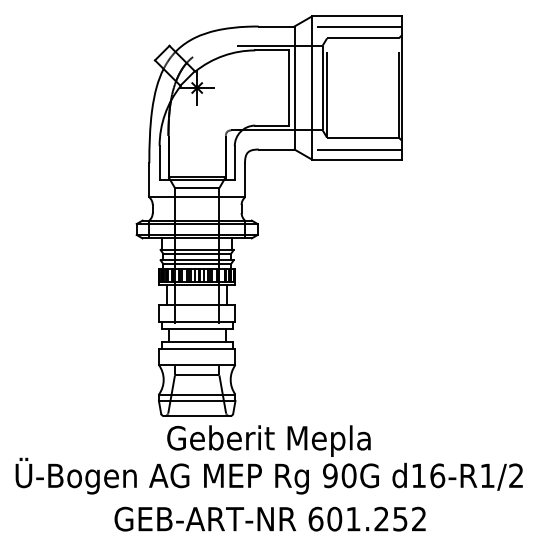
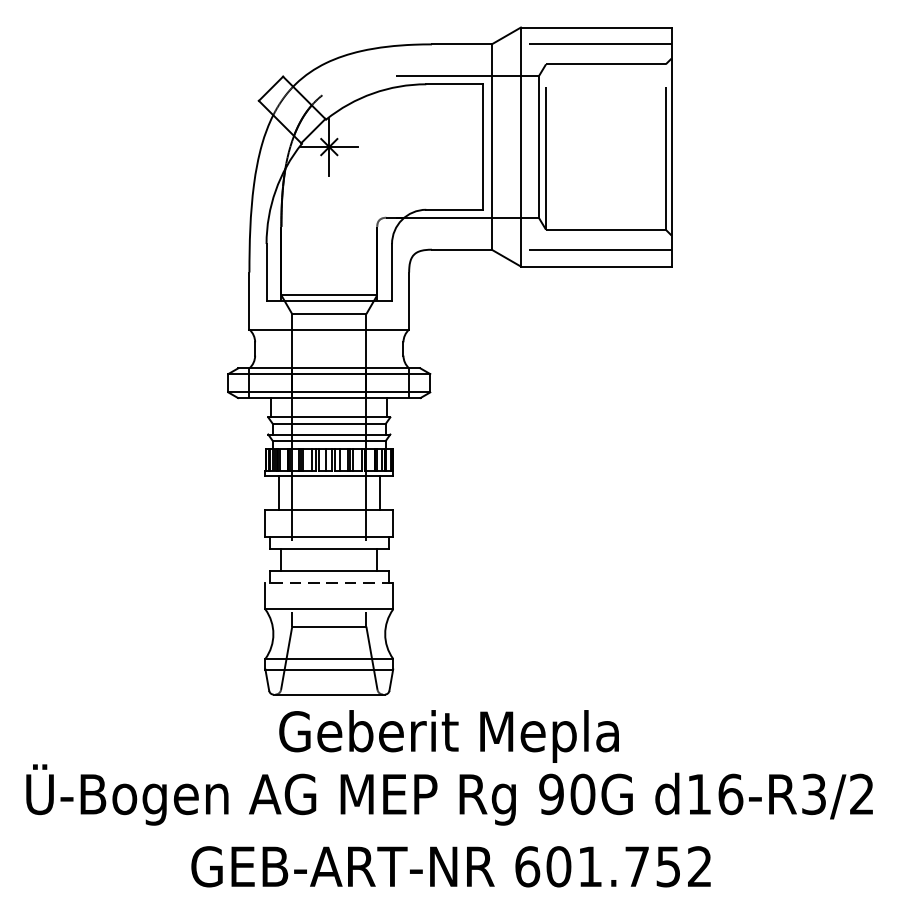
line: (196, 349) -> (328, 583), solid -> dashed
text: (487, 475) -> (813, 793), d16-R1/2 -> d16-R3/2
text: (381, 518) -> (636, 865), 601.252 -> 601.752

